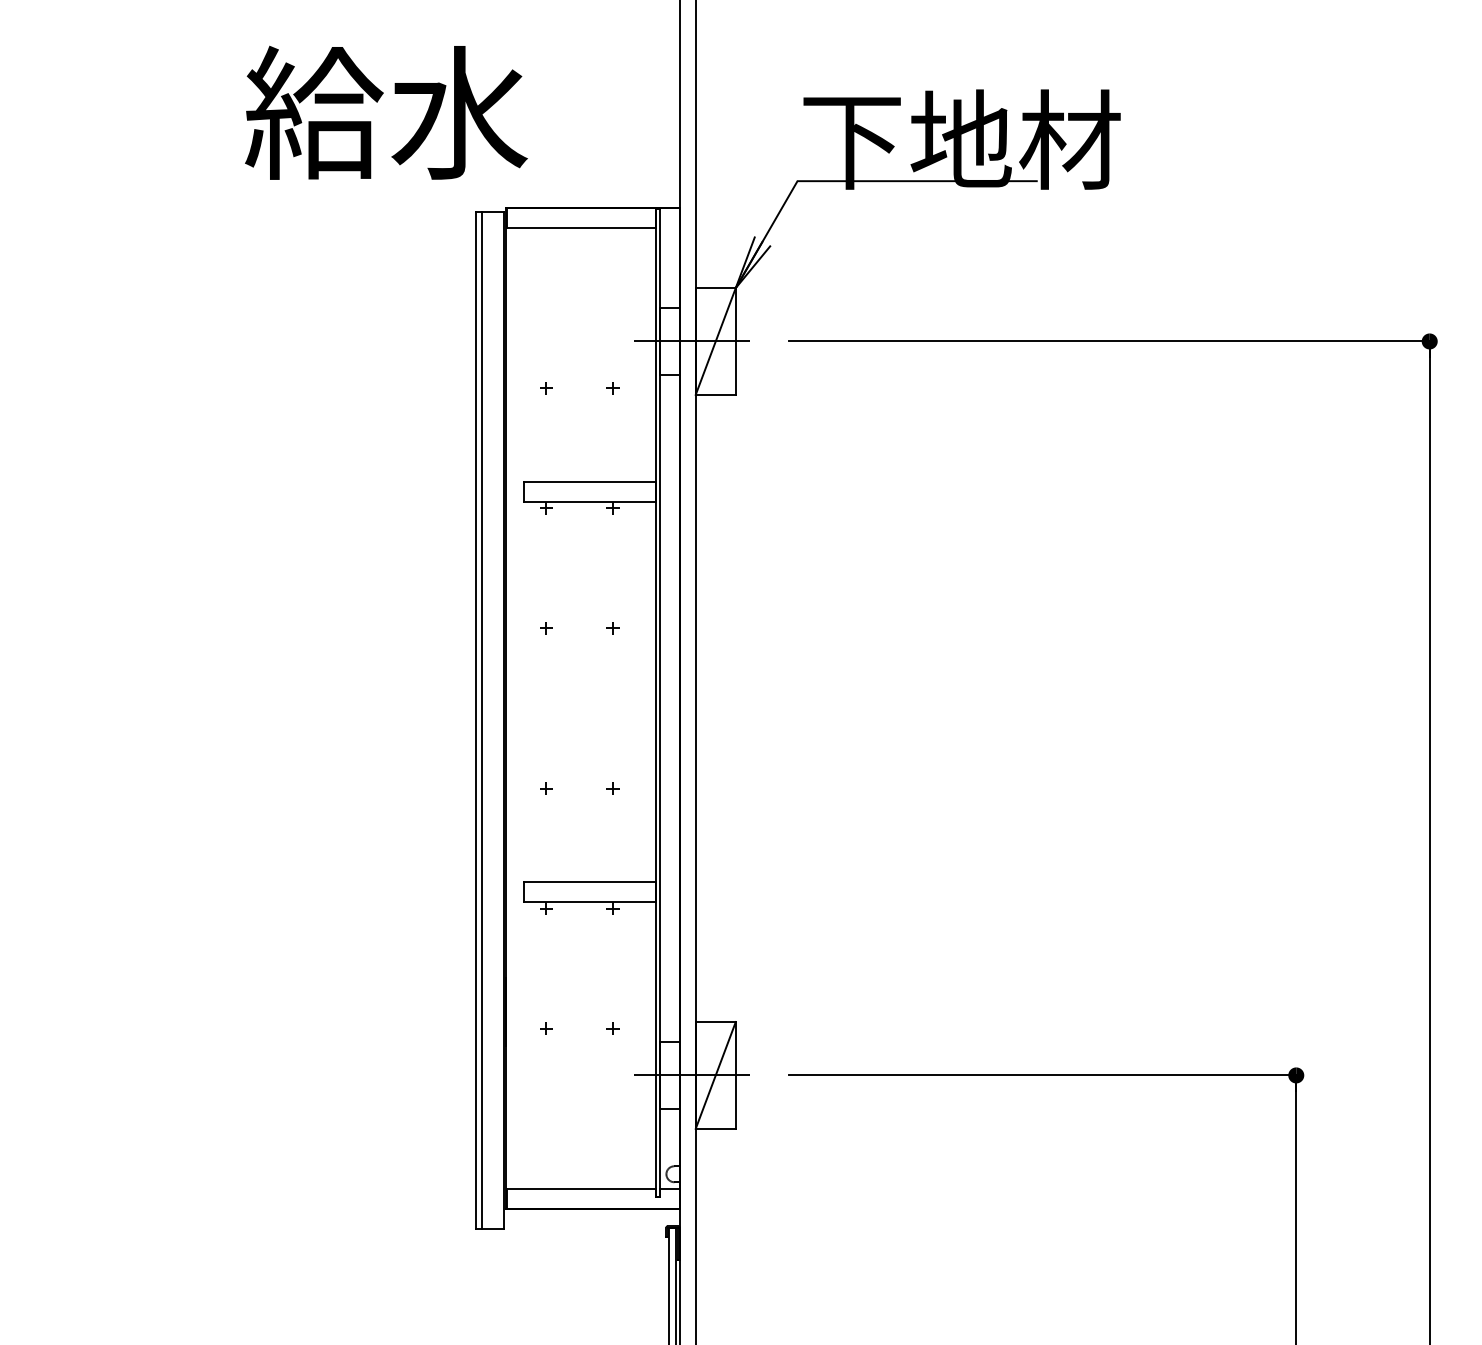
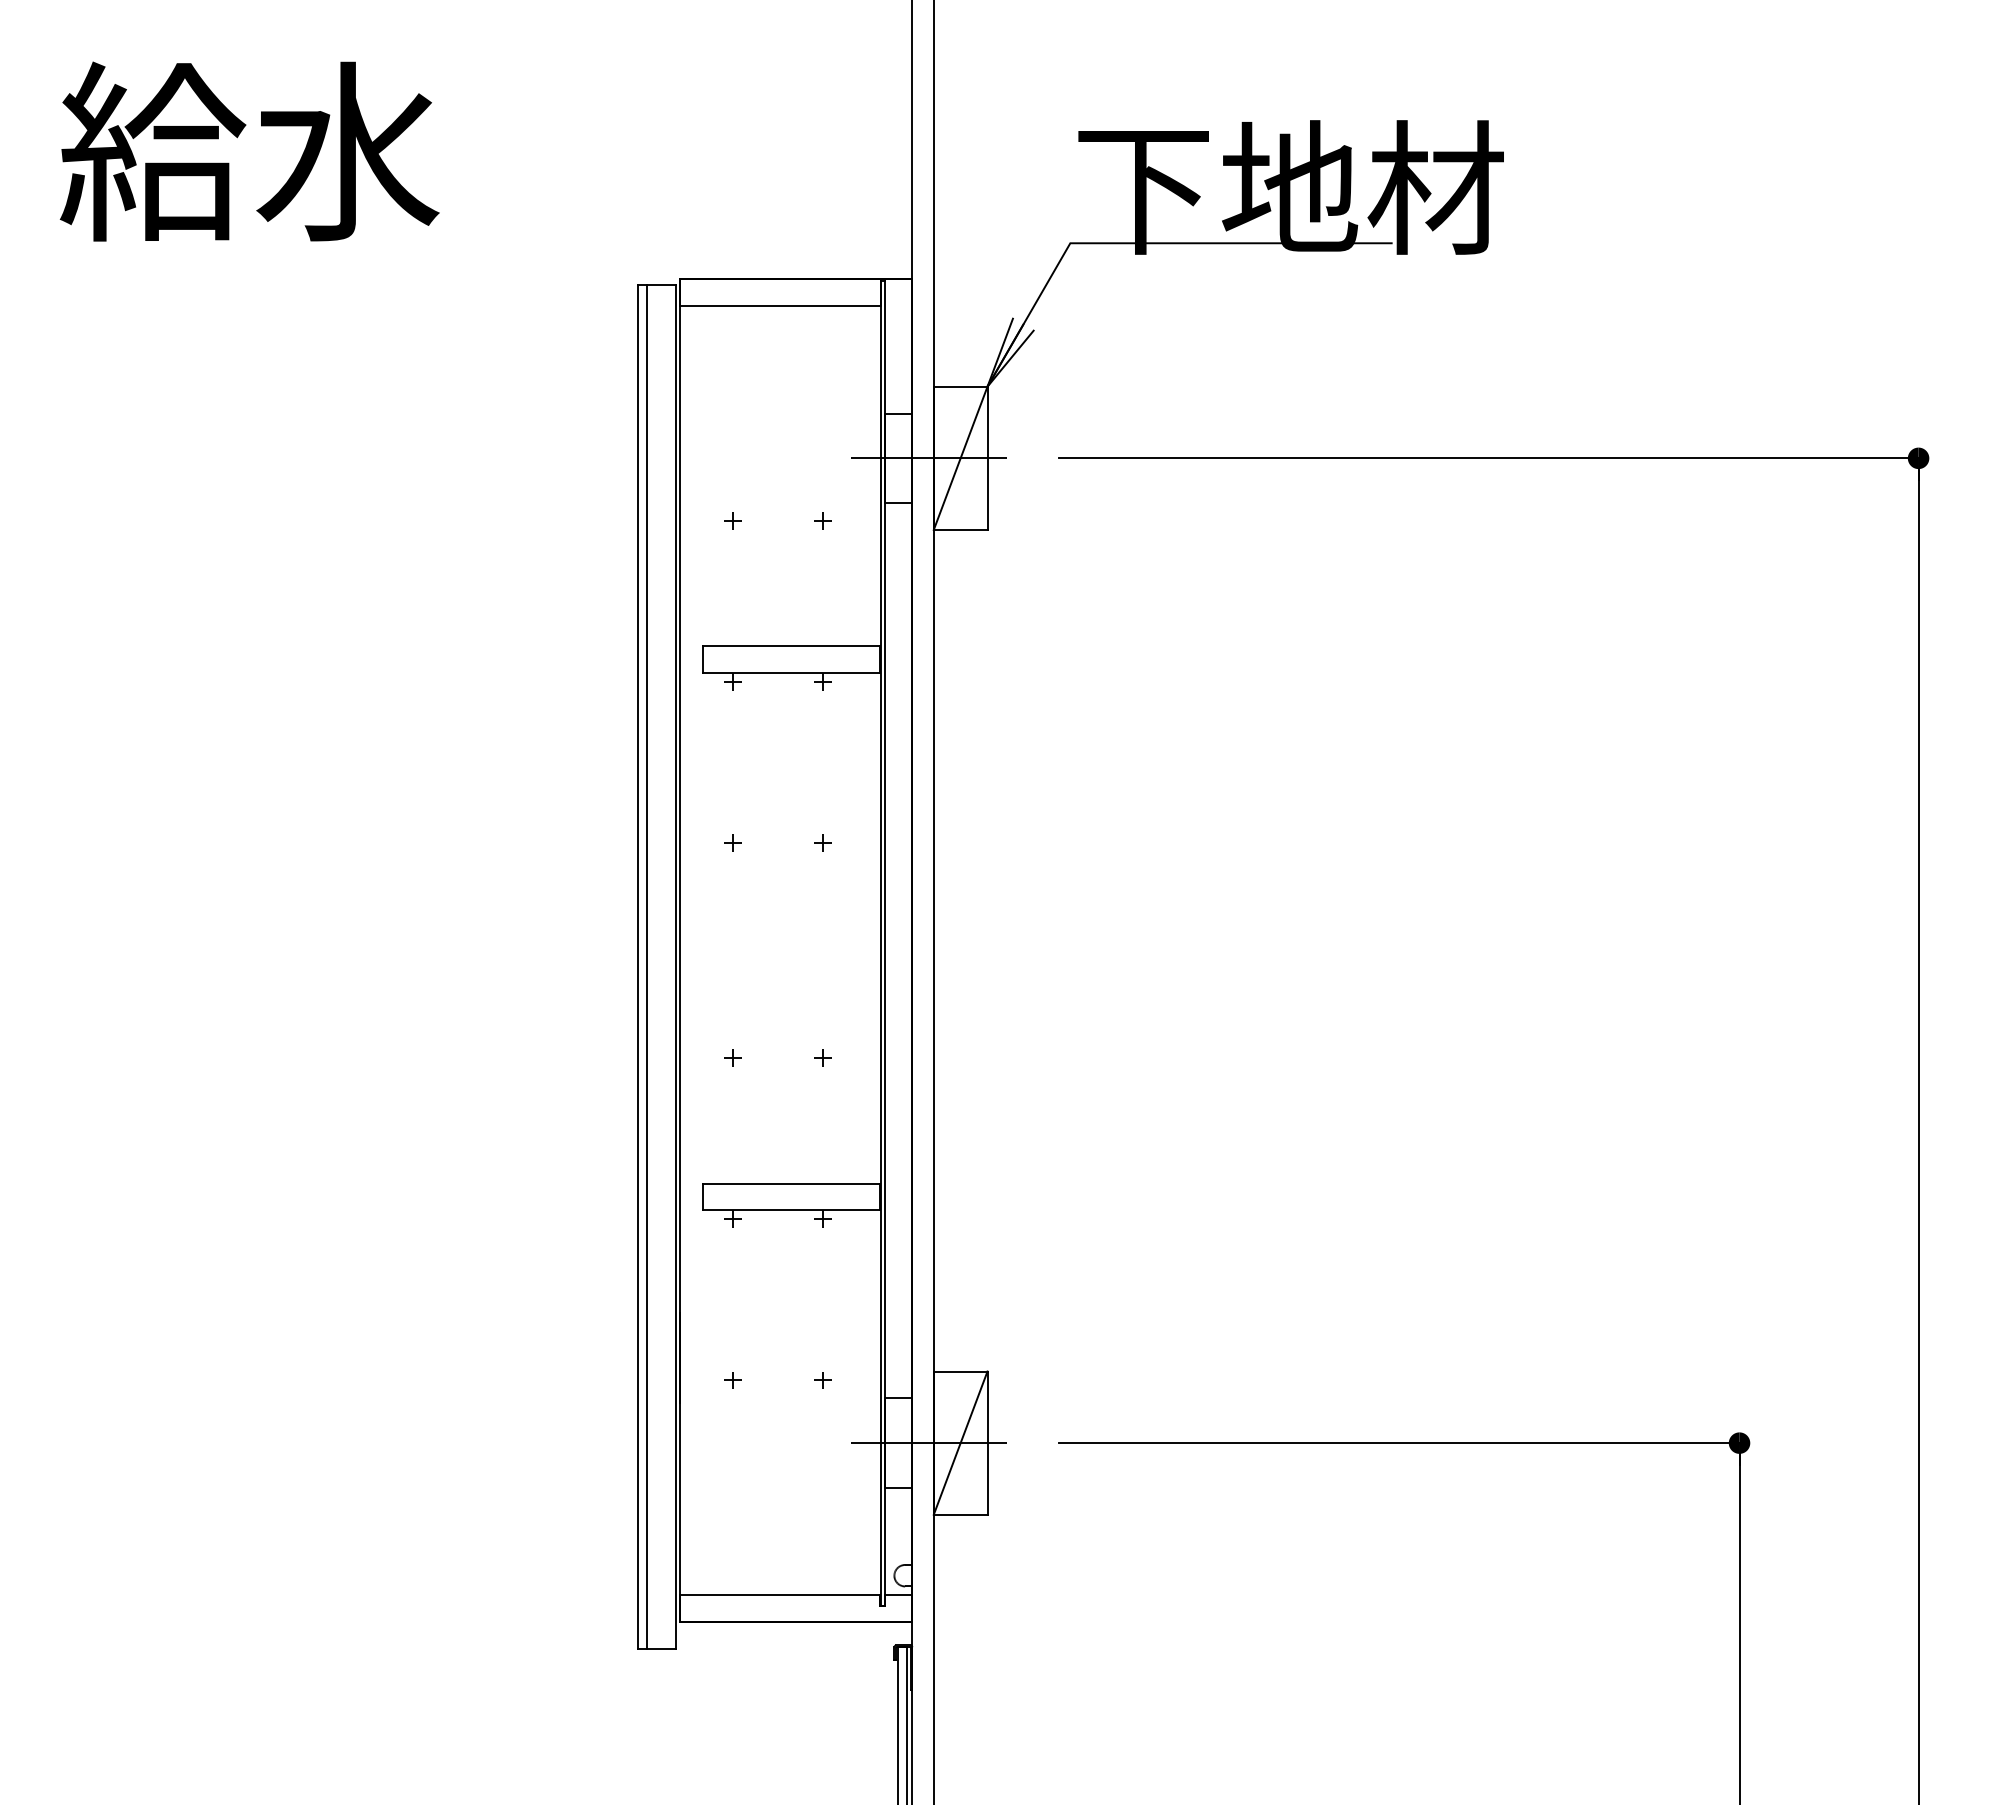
text: (386, 112) -> (249, 151), moved

